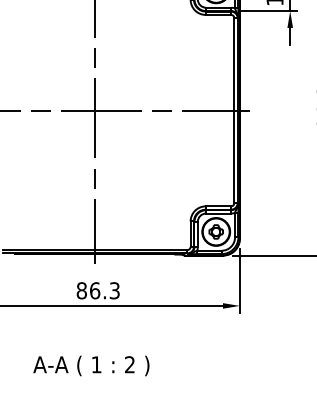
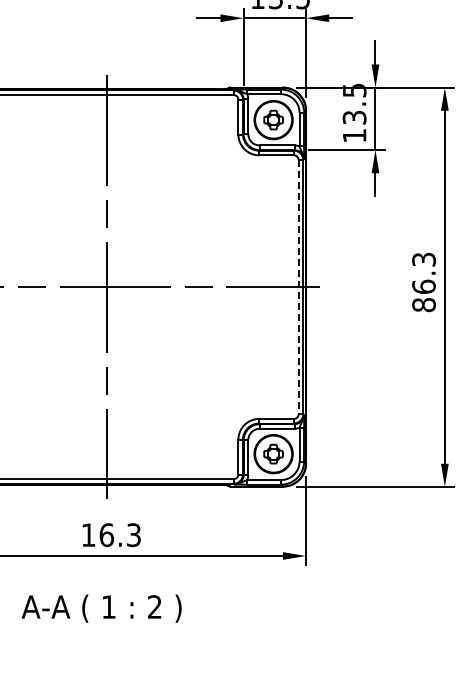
line: (234, 110) -> (298, 287), solid -> dashed
text: (81, 291) -> (88, 535), 86.3 -> 16.3
text: (91, 365) -> (101, 608), moved

